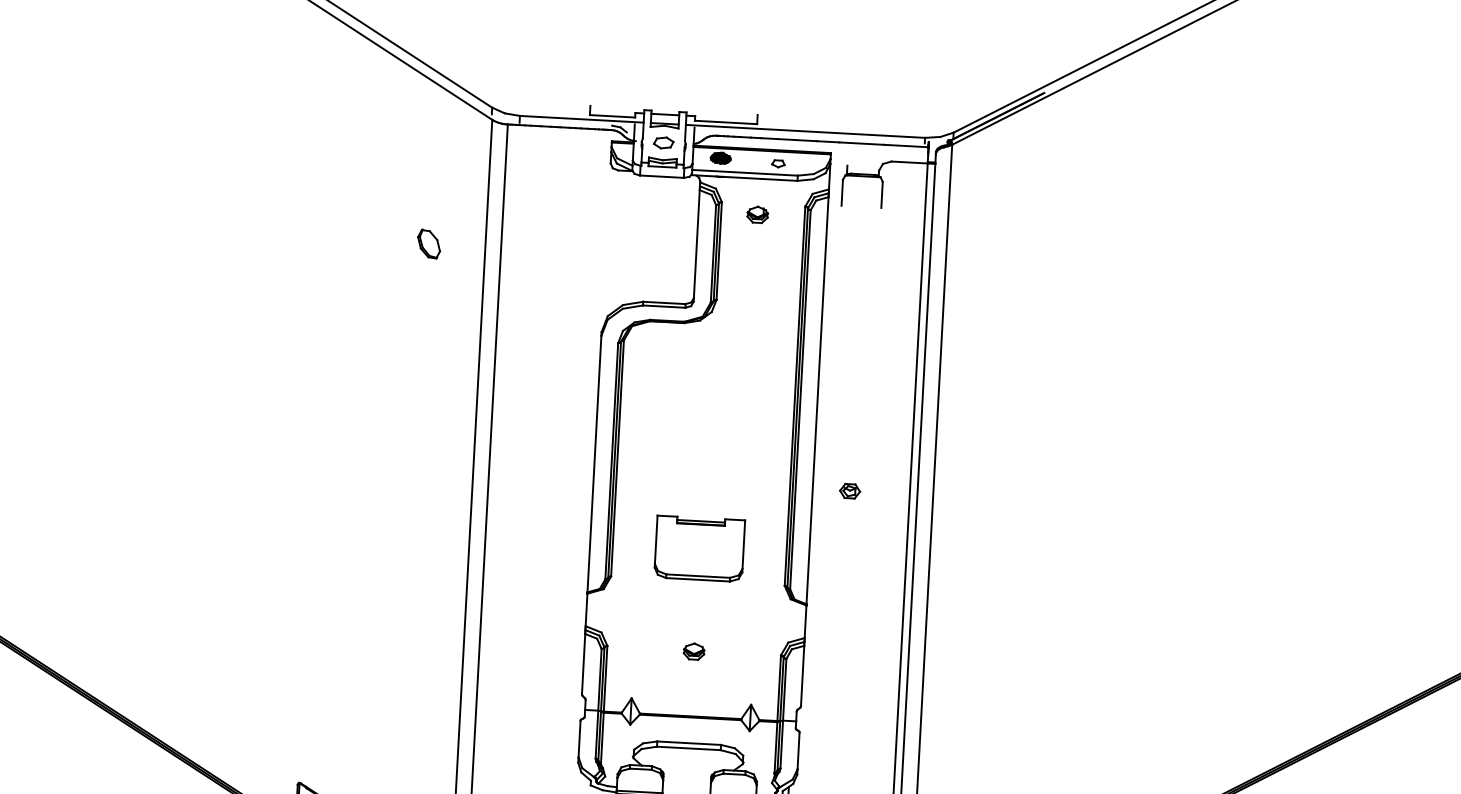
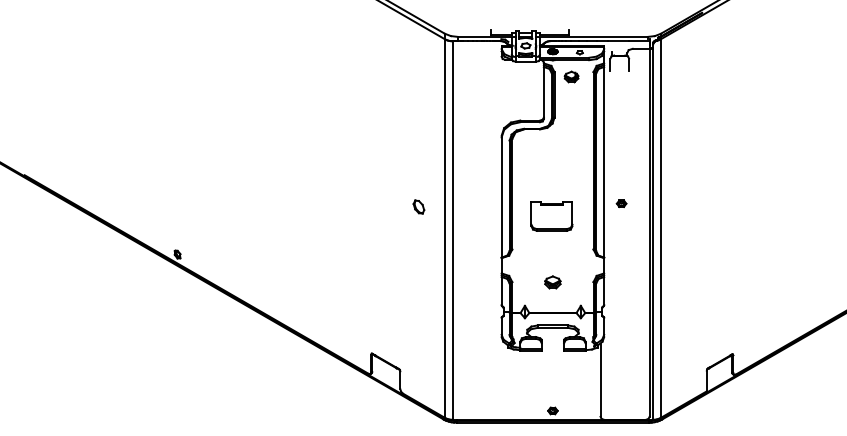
part: (757, 213) -> (571, 76), size x1.4
part: (428, 242) -> (418, 206), moved
part: (698, 548) -> (551, 216), moved
part: (693, 651) -> (552, 282), size x1.6

